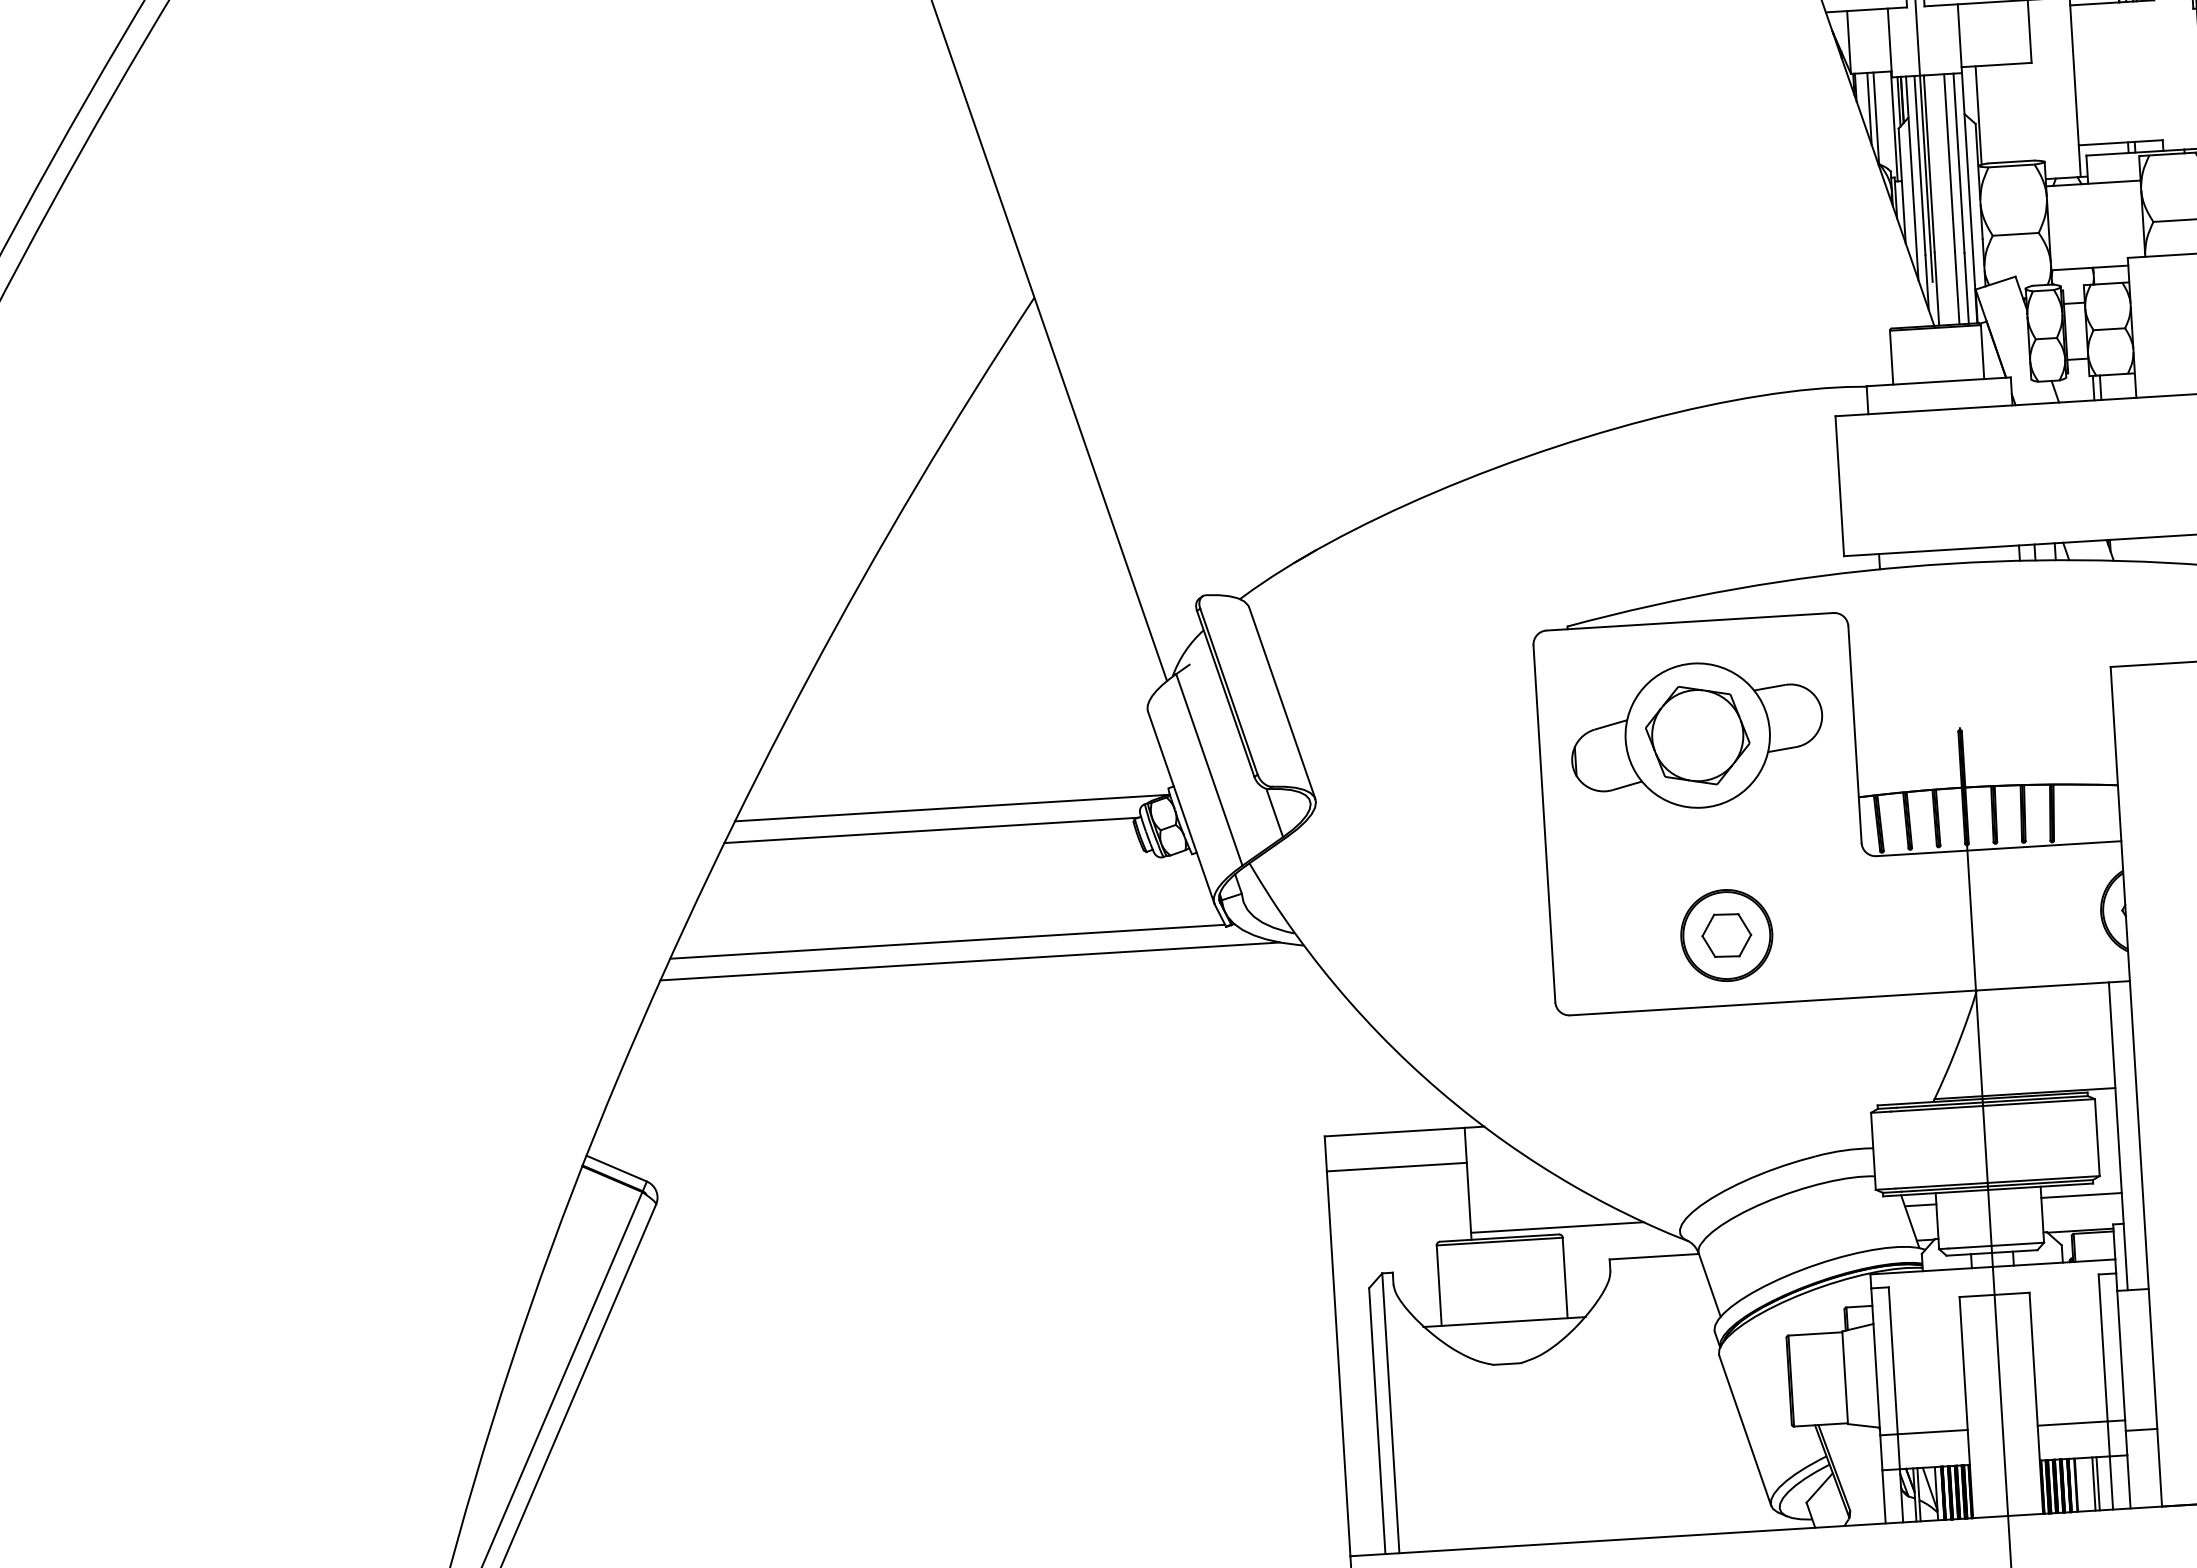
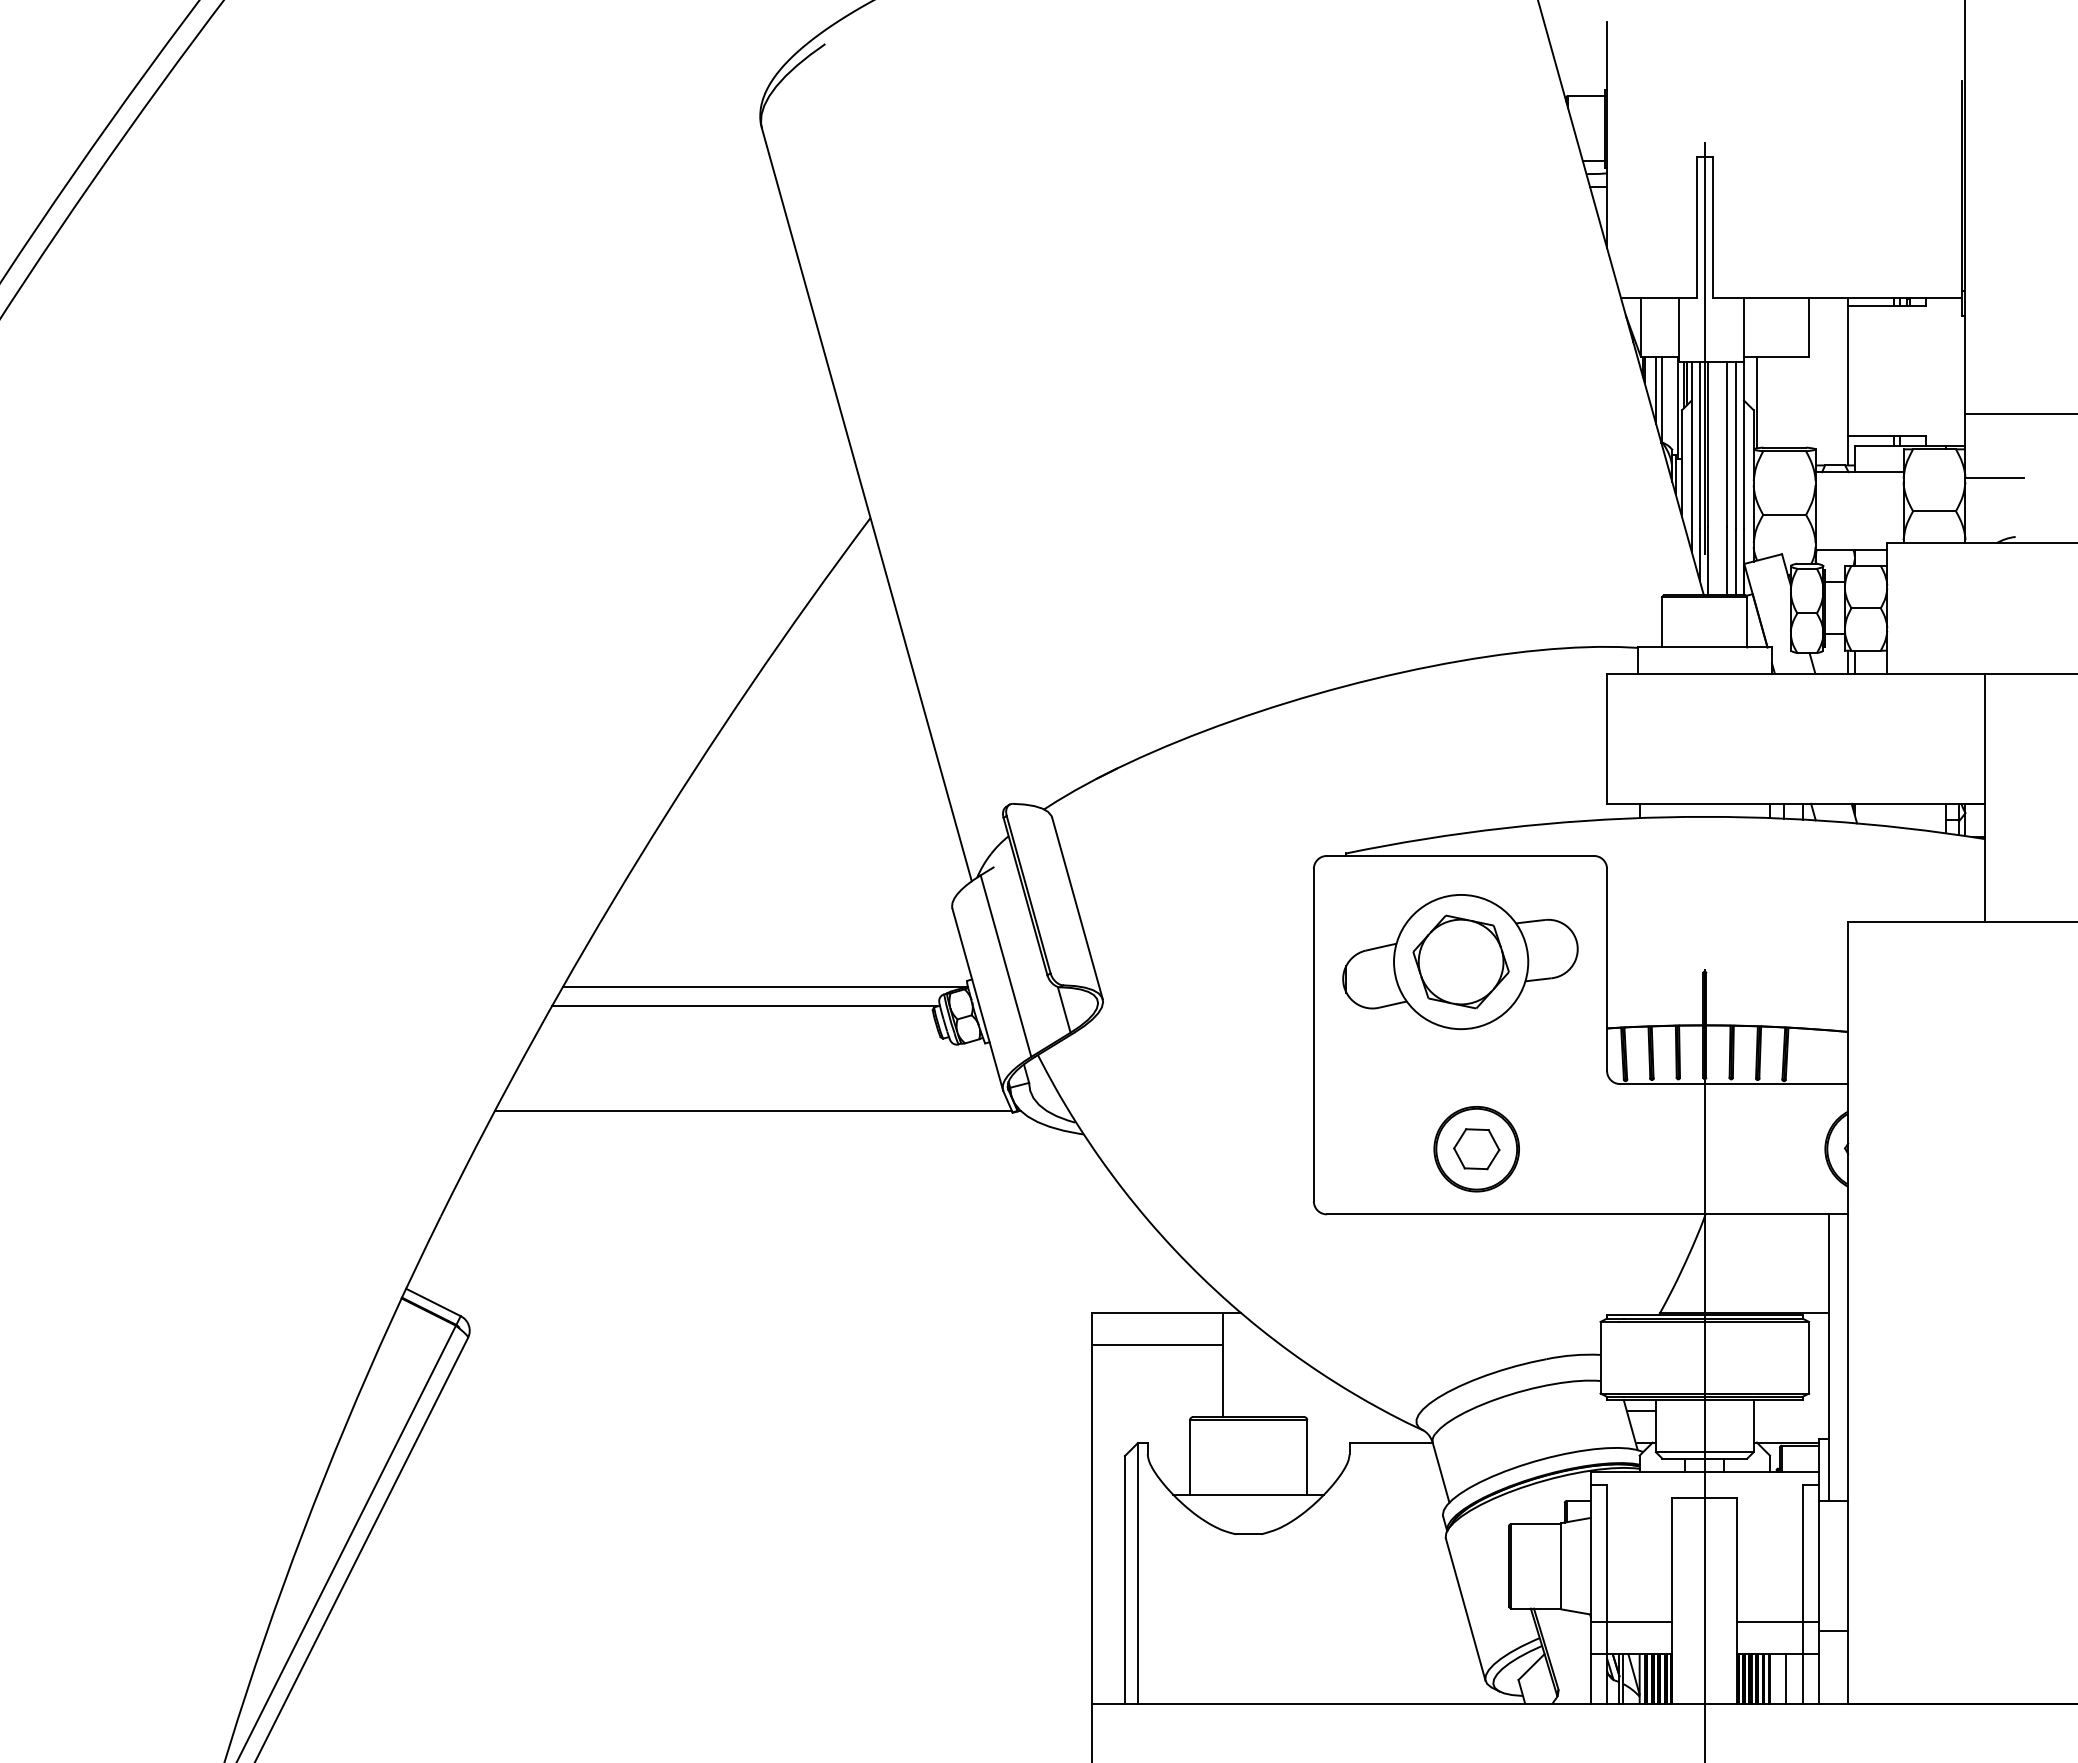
line: (969, 961) -> (772, 1130), removed
line: (2080, 1195) -> (1790, 1410), removed
line: (1556, 1227) -> (1302, 1410), removed
line: (2098, 1483) -> (1790, 1678), removed

